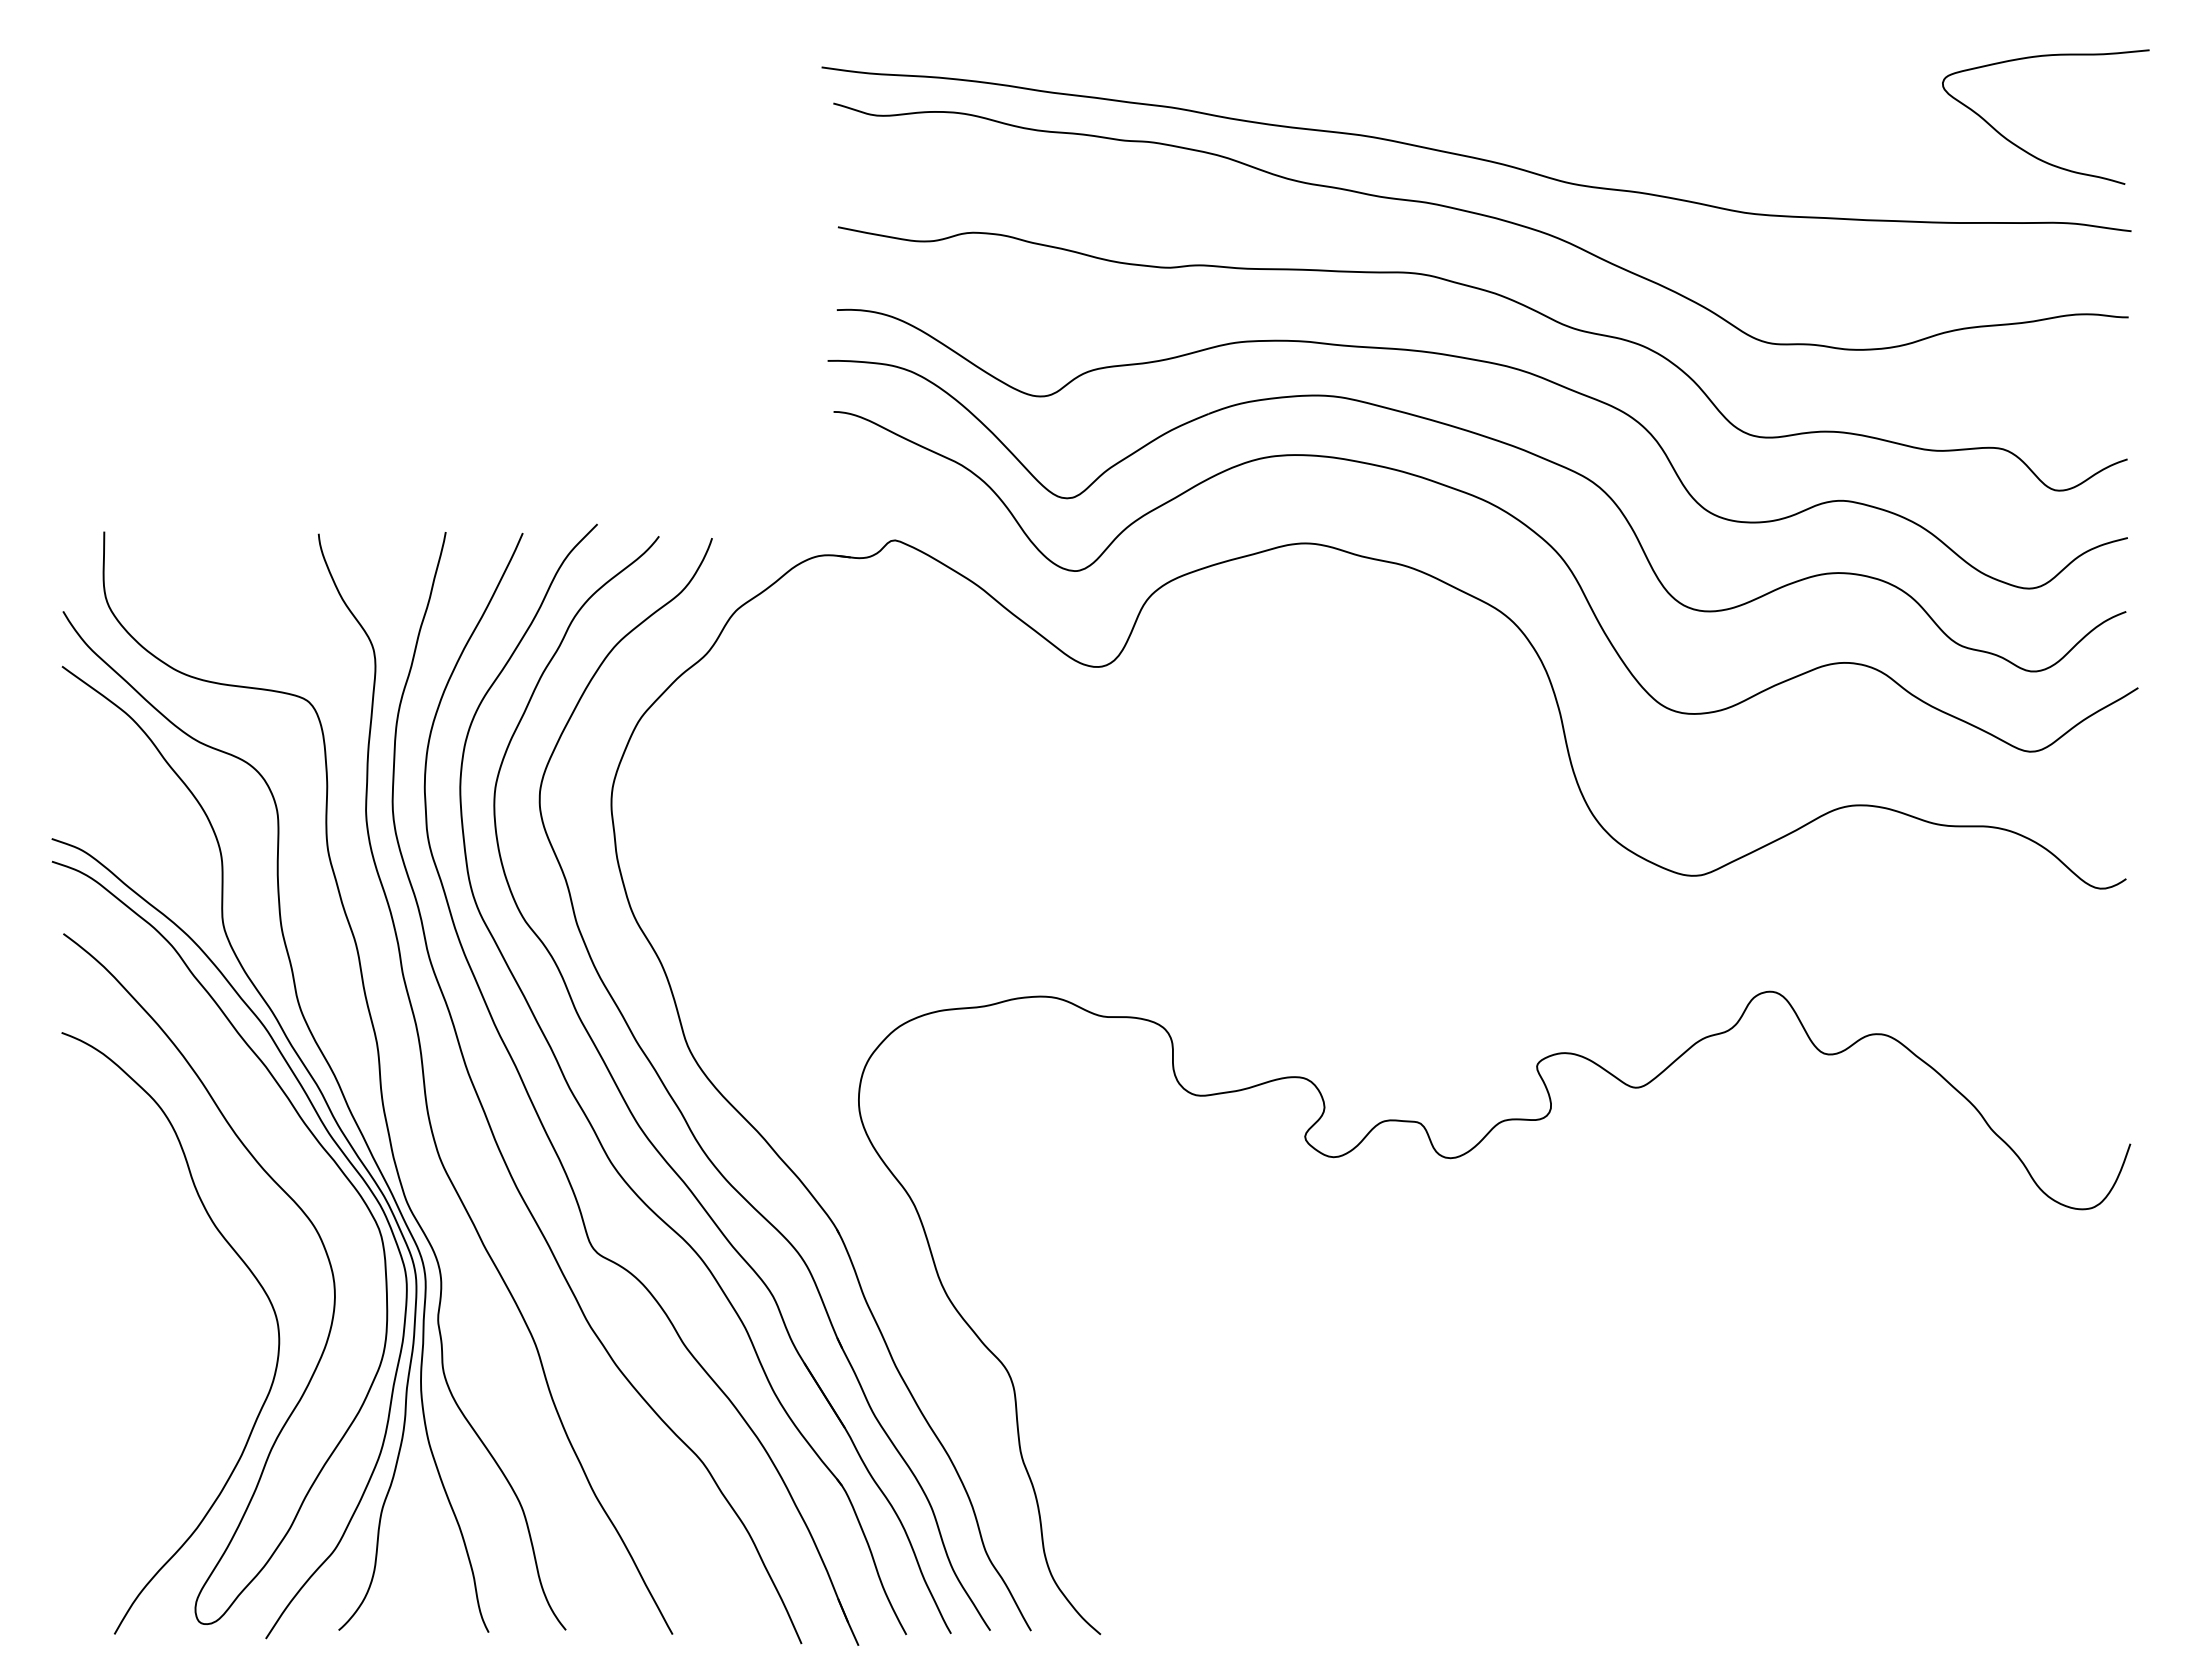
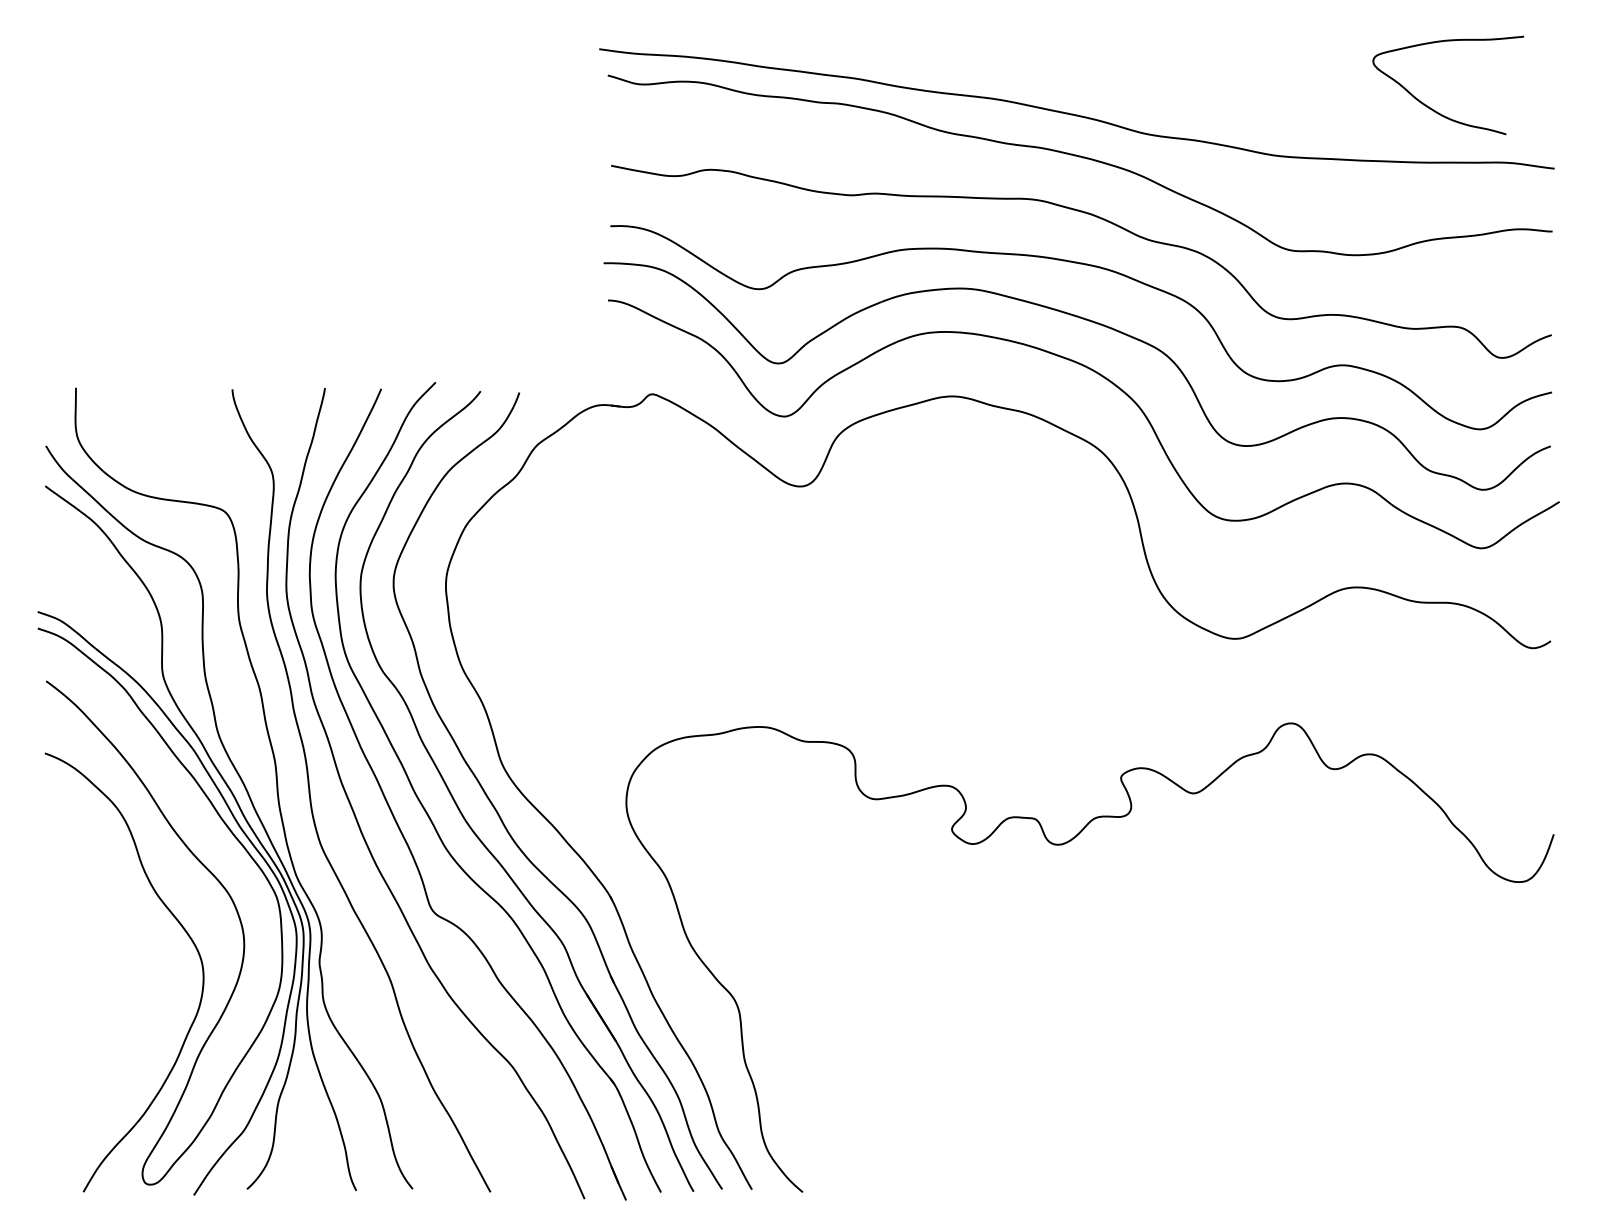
curve: (2024, 149) -> (1432, 109), moved

